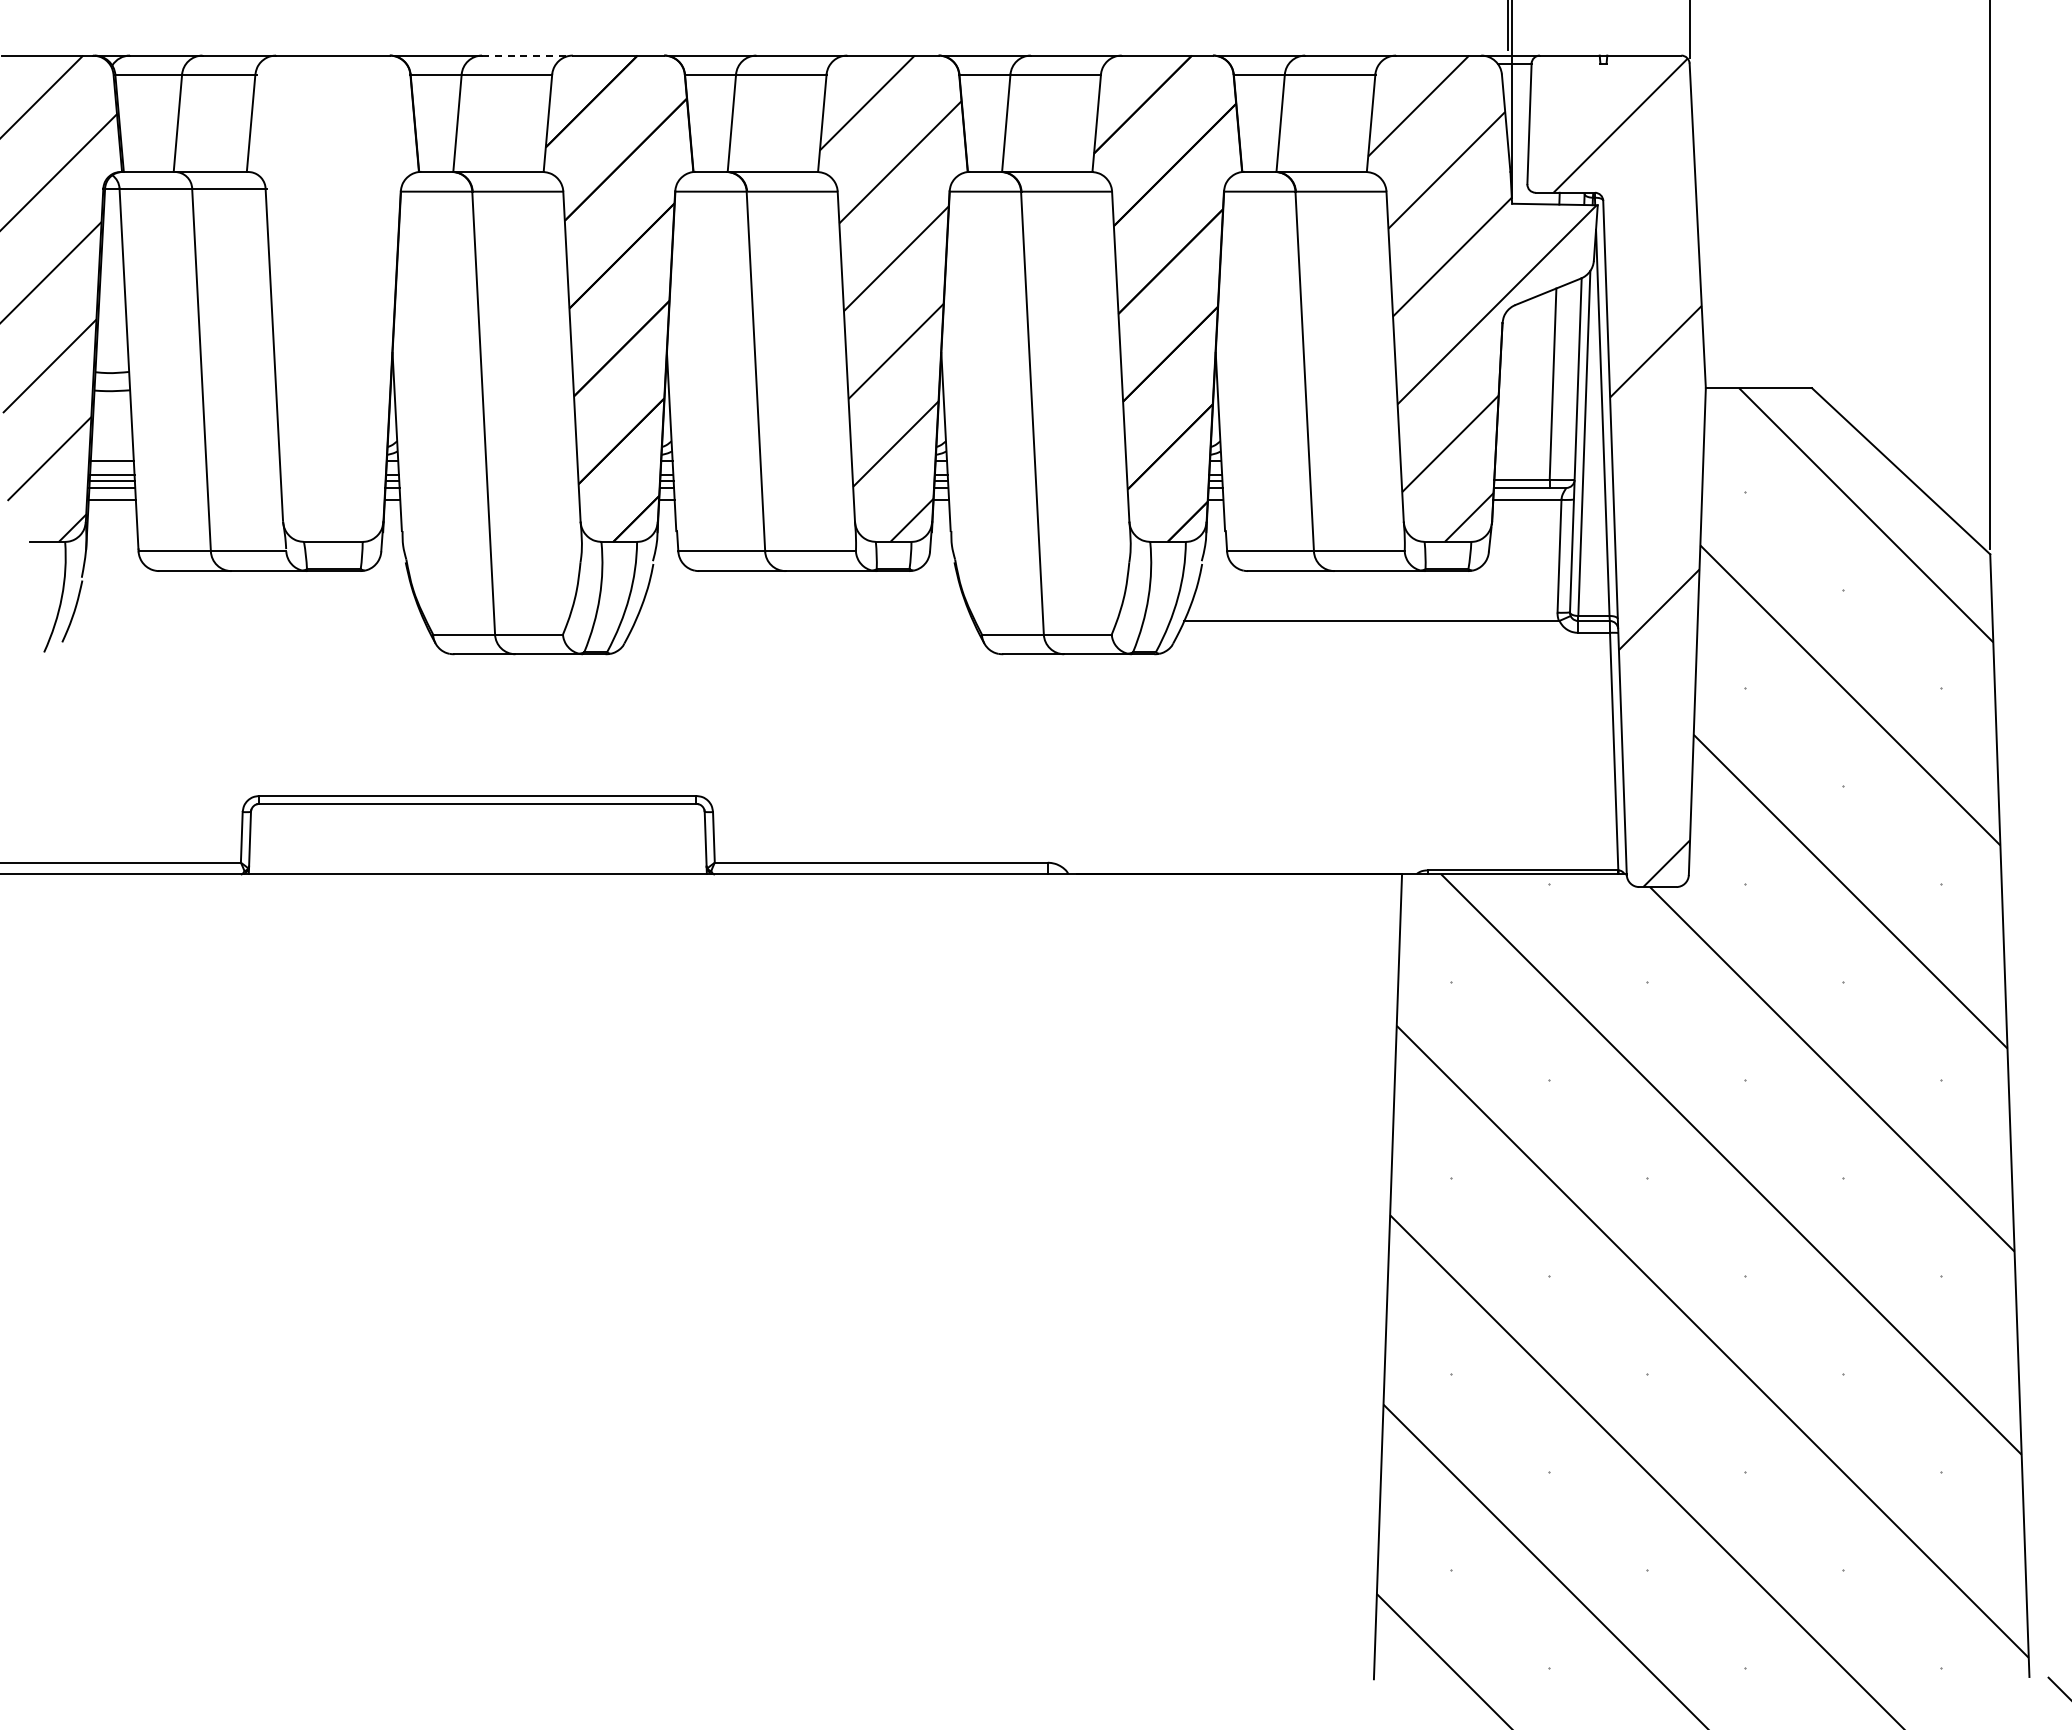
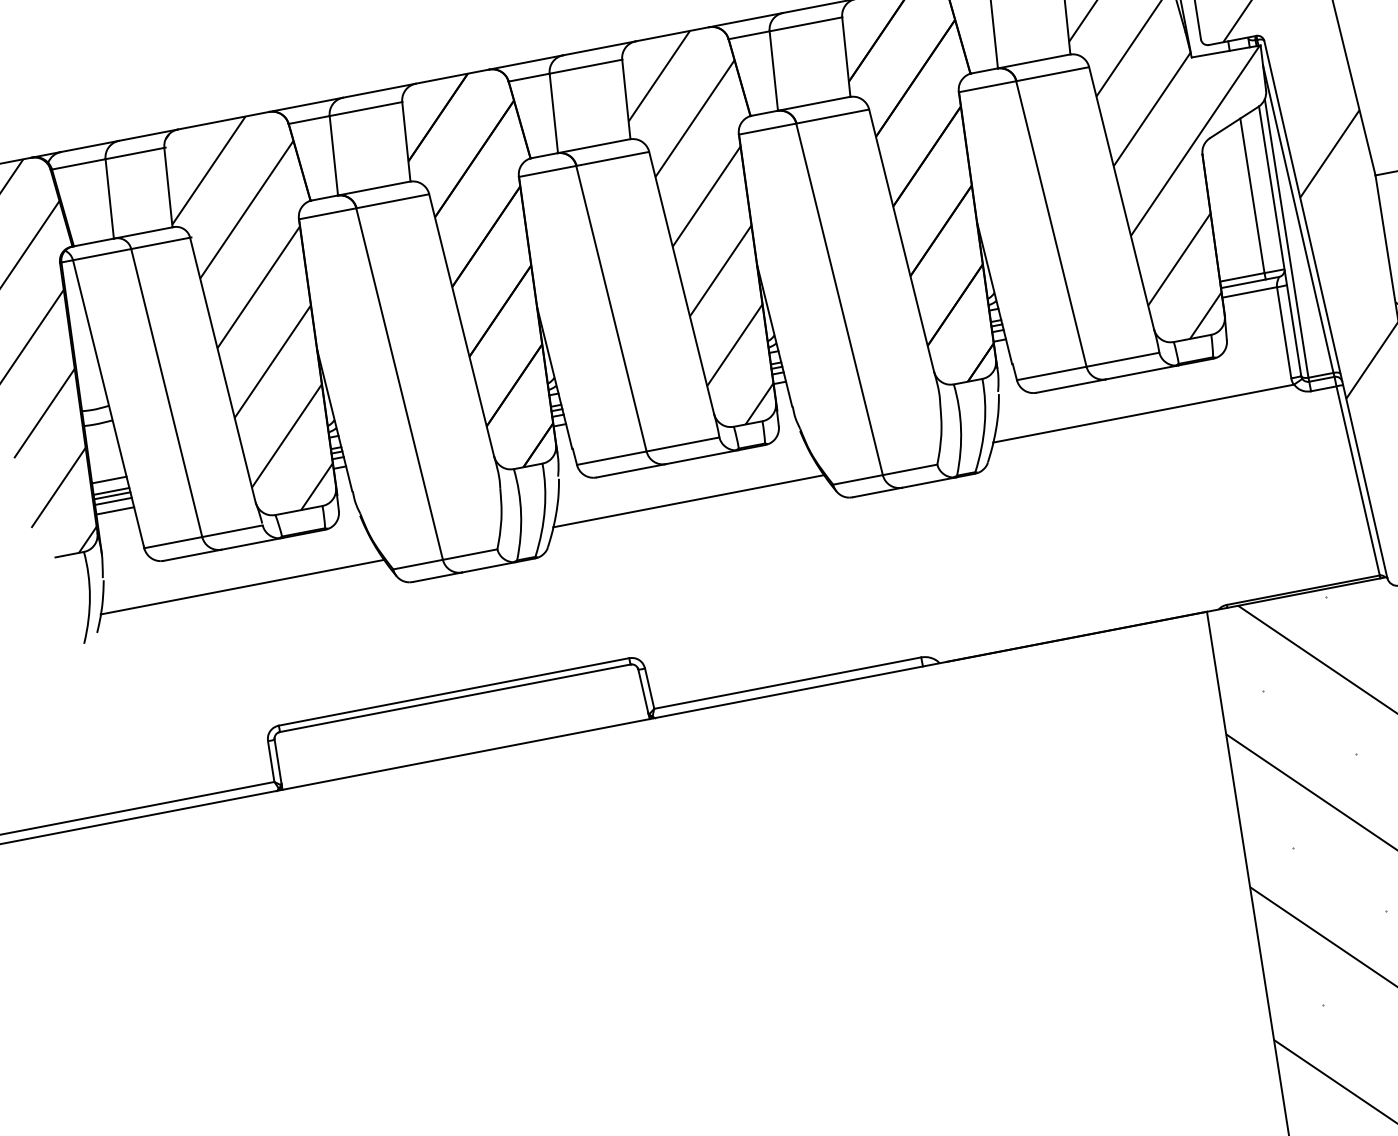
line: (527, 55) -> (379, 90), dashed -> solid
hatch: (329, 298) -> (258, 315), added
line: (247, 621) -> (242, 587), added
line: (804, 621) -> (688, 501), added

